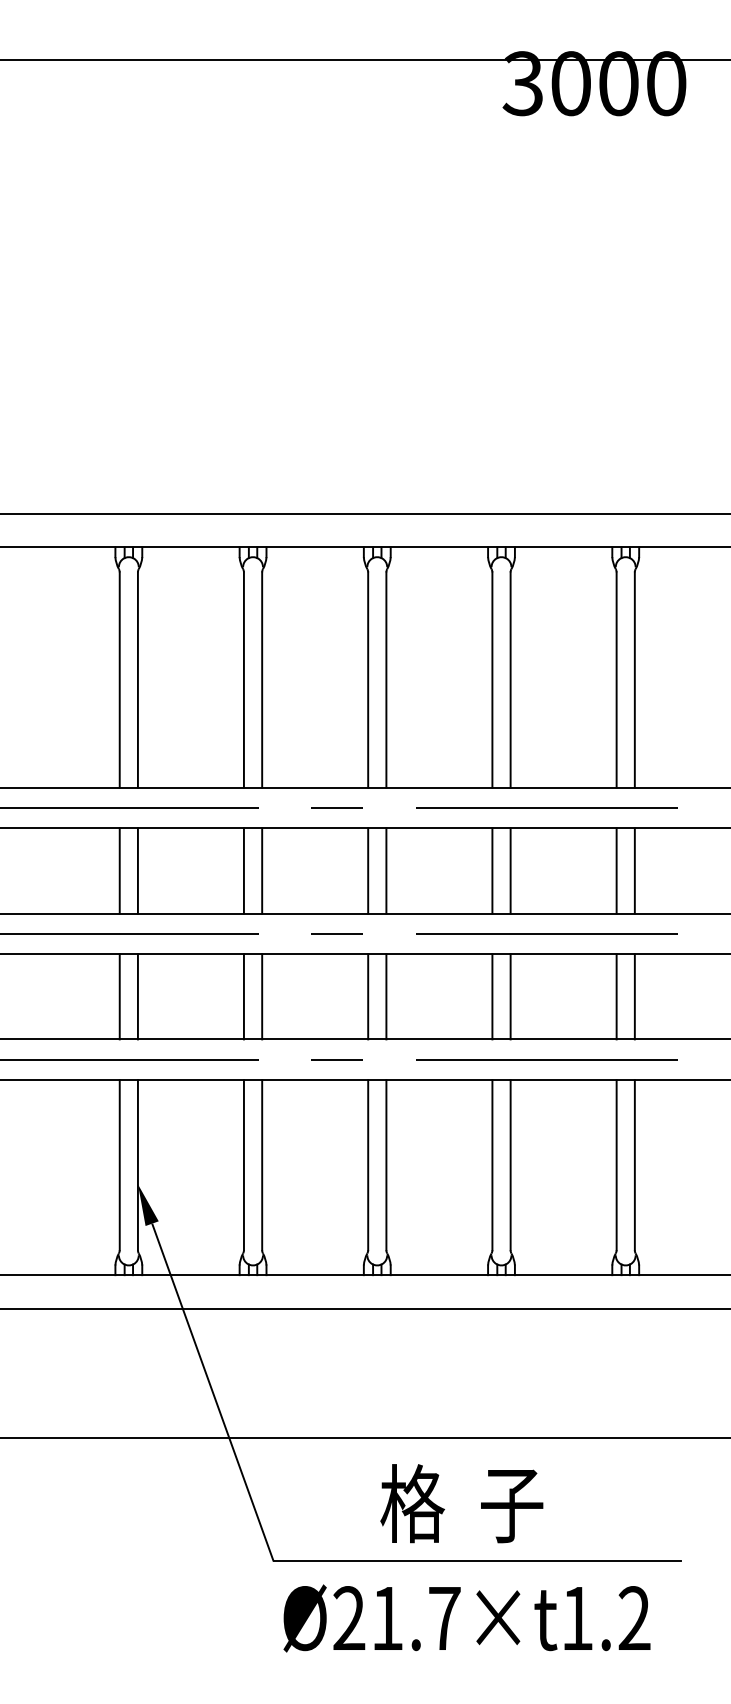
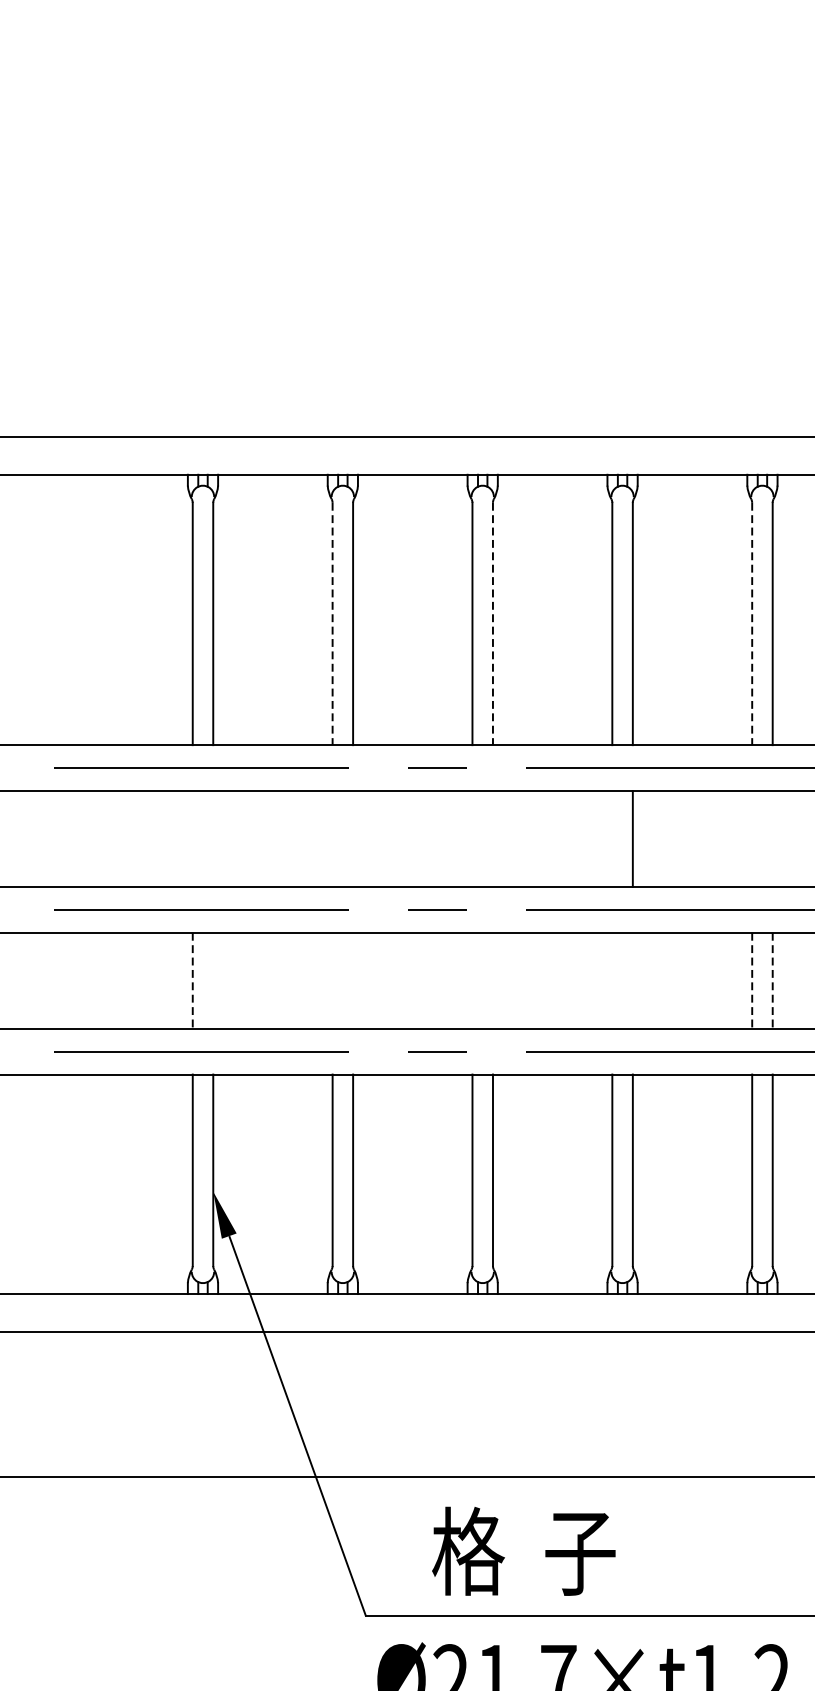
line: (243, 680) -> (332, 624), solid -> dashed
line: (386, 680) -> (493, 624), solid -> dashed
line: (616, 680) -> (752, 624), solid -> dashed
line: (119, 870) -> (192, 838), removed
line: (137, 870) -> (212, 838), removed
line: (243, 870) -> (332, 838), removed
line: (262, 870) -> (353, 838), removed
line: (368, 870) -> (472, 838), removed
line: (386, 870) -> (493, 838), removed
line: (492, 870) -> (612, 838), removed
line: (616, 870) -> (752, 838), removed
line: (634, 870) -> (772, 838), removed
line: (119, 996) -> (192, 980), solid -> dashed
line: (137, 996) -> (212, 980), removed
line: (243, 996) -> (332, 980), removed
line: (262, 996) -> (353, 980), removed
line: (368, 996) -> (472, 980), removed
line: (386, 996) -> (493, 980), removed
line: (492, 996) -> (612, 980), removed
line: (510, 996) -> (632, 980), removed
line: (616, 996) -> (752, 980), solid -> dashed
line: (634, 996) -> (772, 980), solid -> dashed
text: (461, 1503) -> (523, 1551), moved

